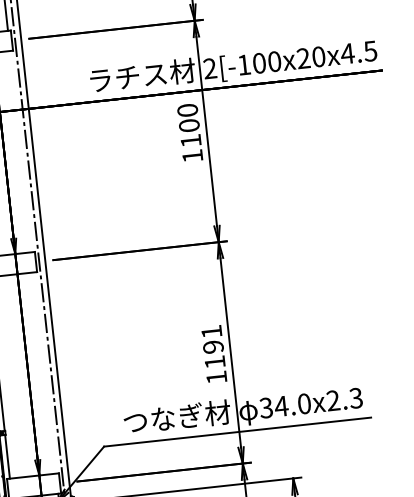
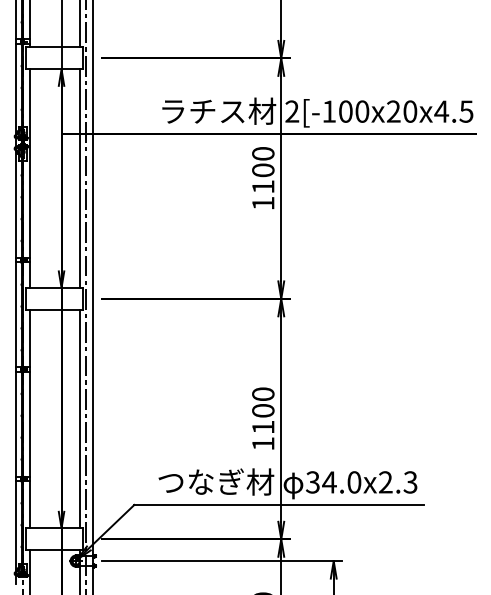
line: (20, 151) -> (79, 178), added
text: (212, 339) -> (263, 402), 1191 -> 1100
line: (44, 372) -> (79, 418), added

